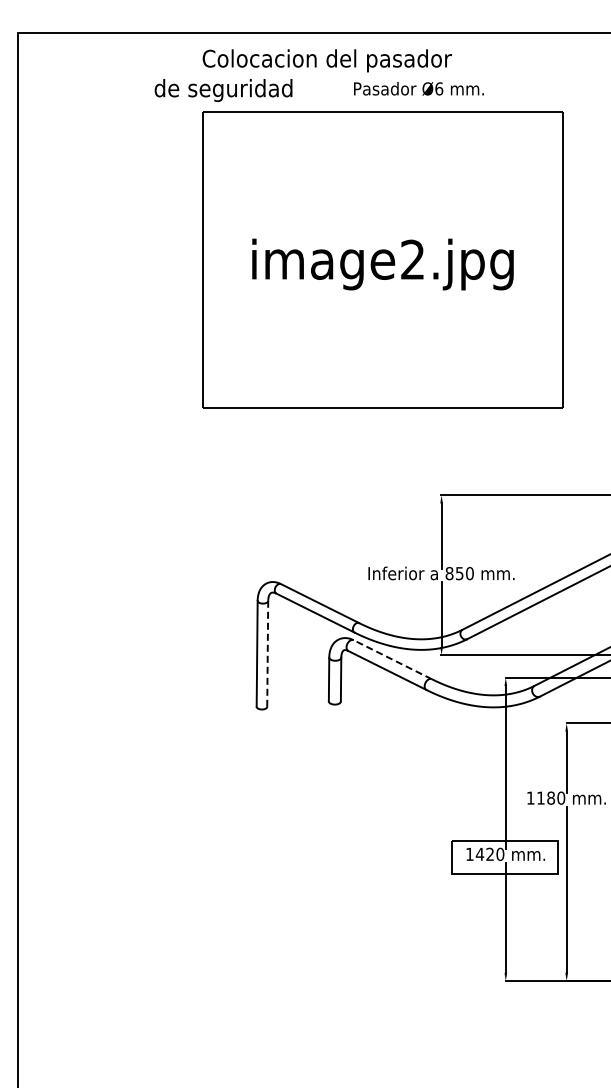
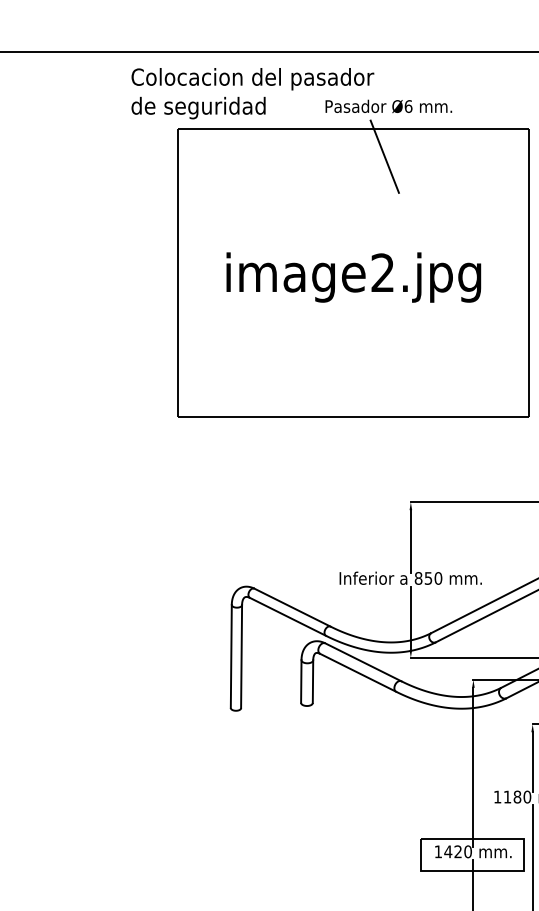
text: (326, 60) -> (252, 78), moved
line: (414, 140) -> (384, 156), added
line: (267, 653) -> (241, 656), dashed -> solid
line: (392, 659) -> (363, 662), dashed -> solid

